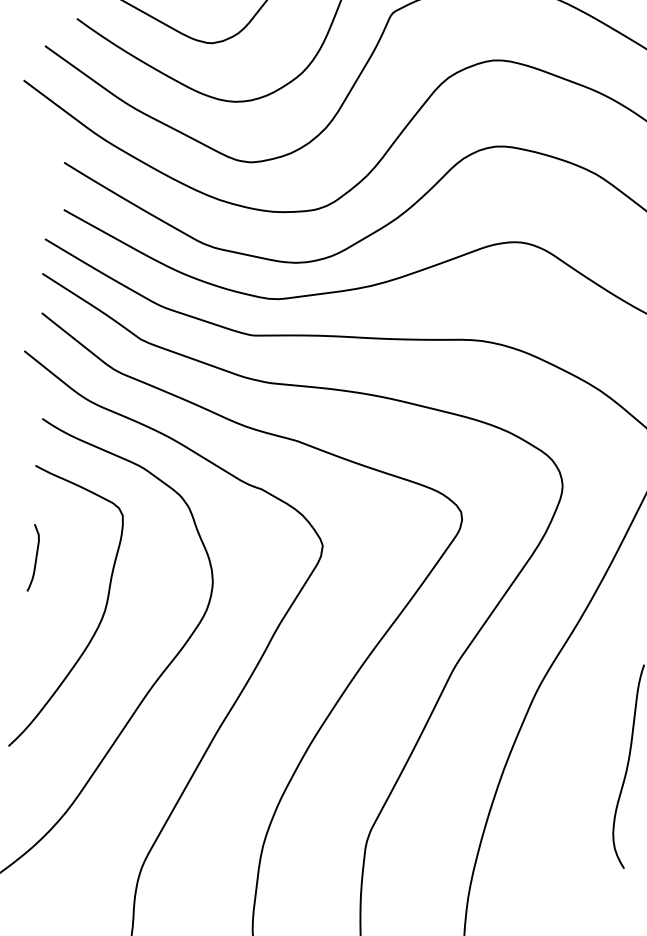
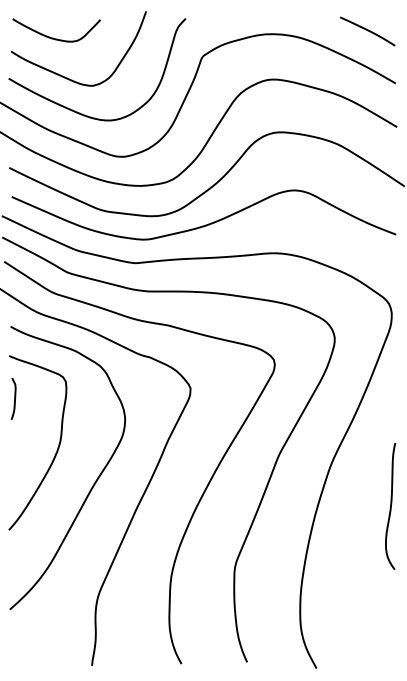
curve: (35, 557) -> (14, 398), moved

